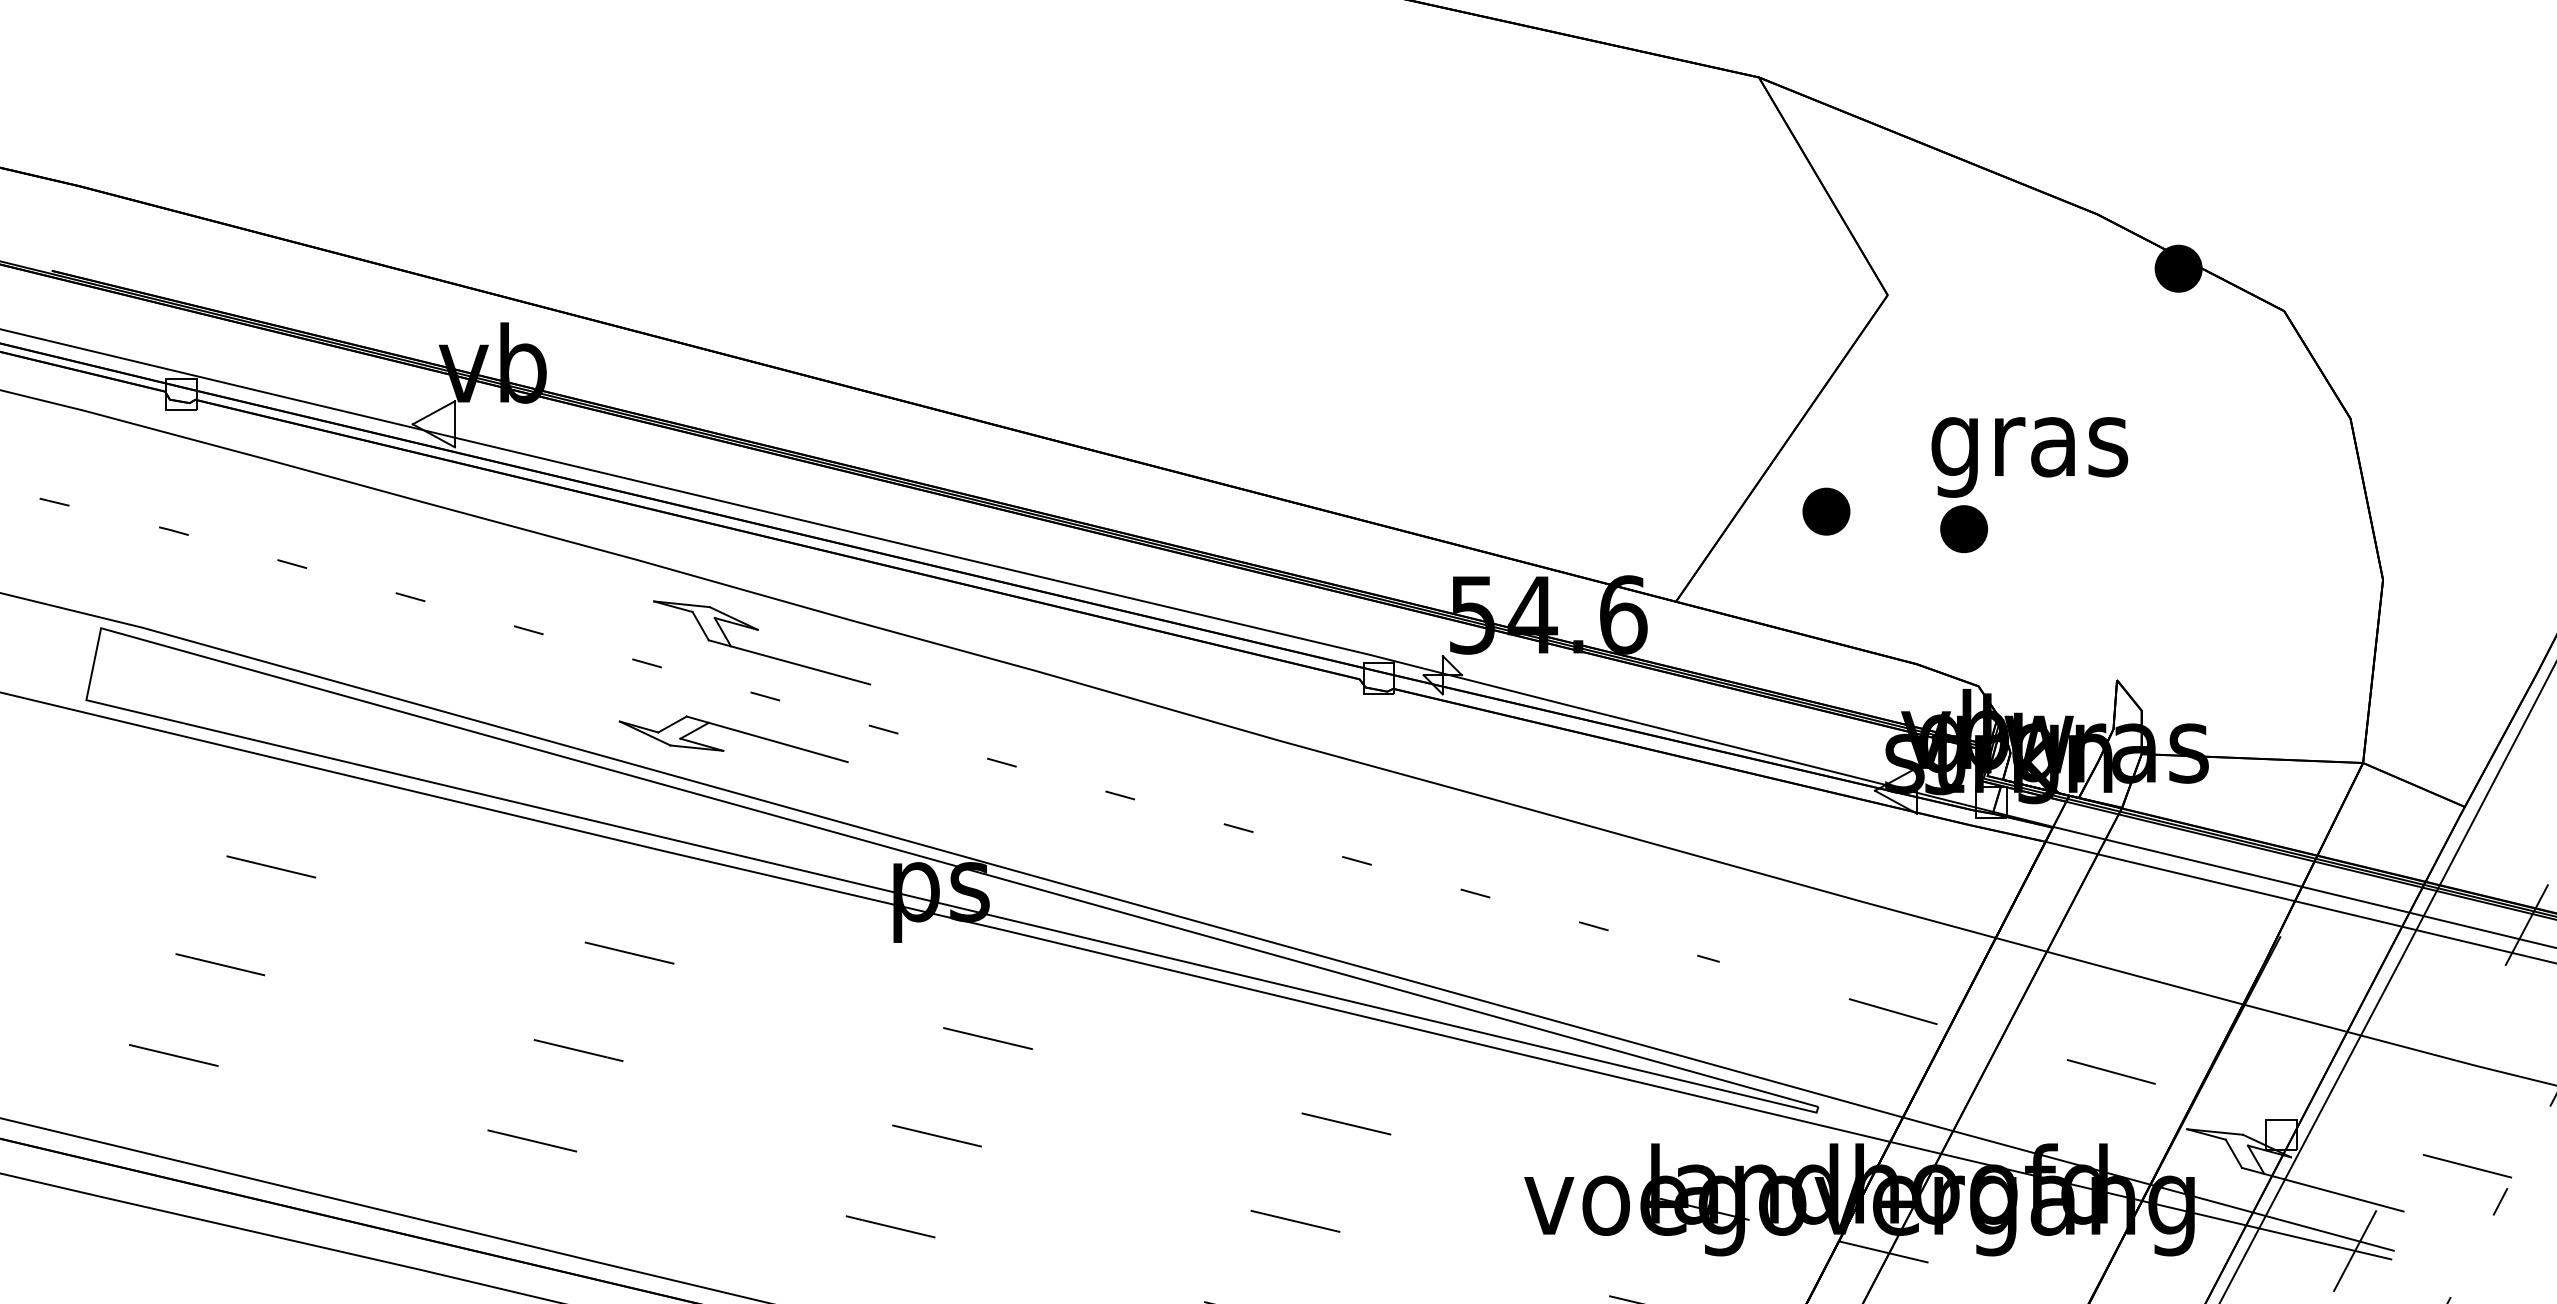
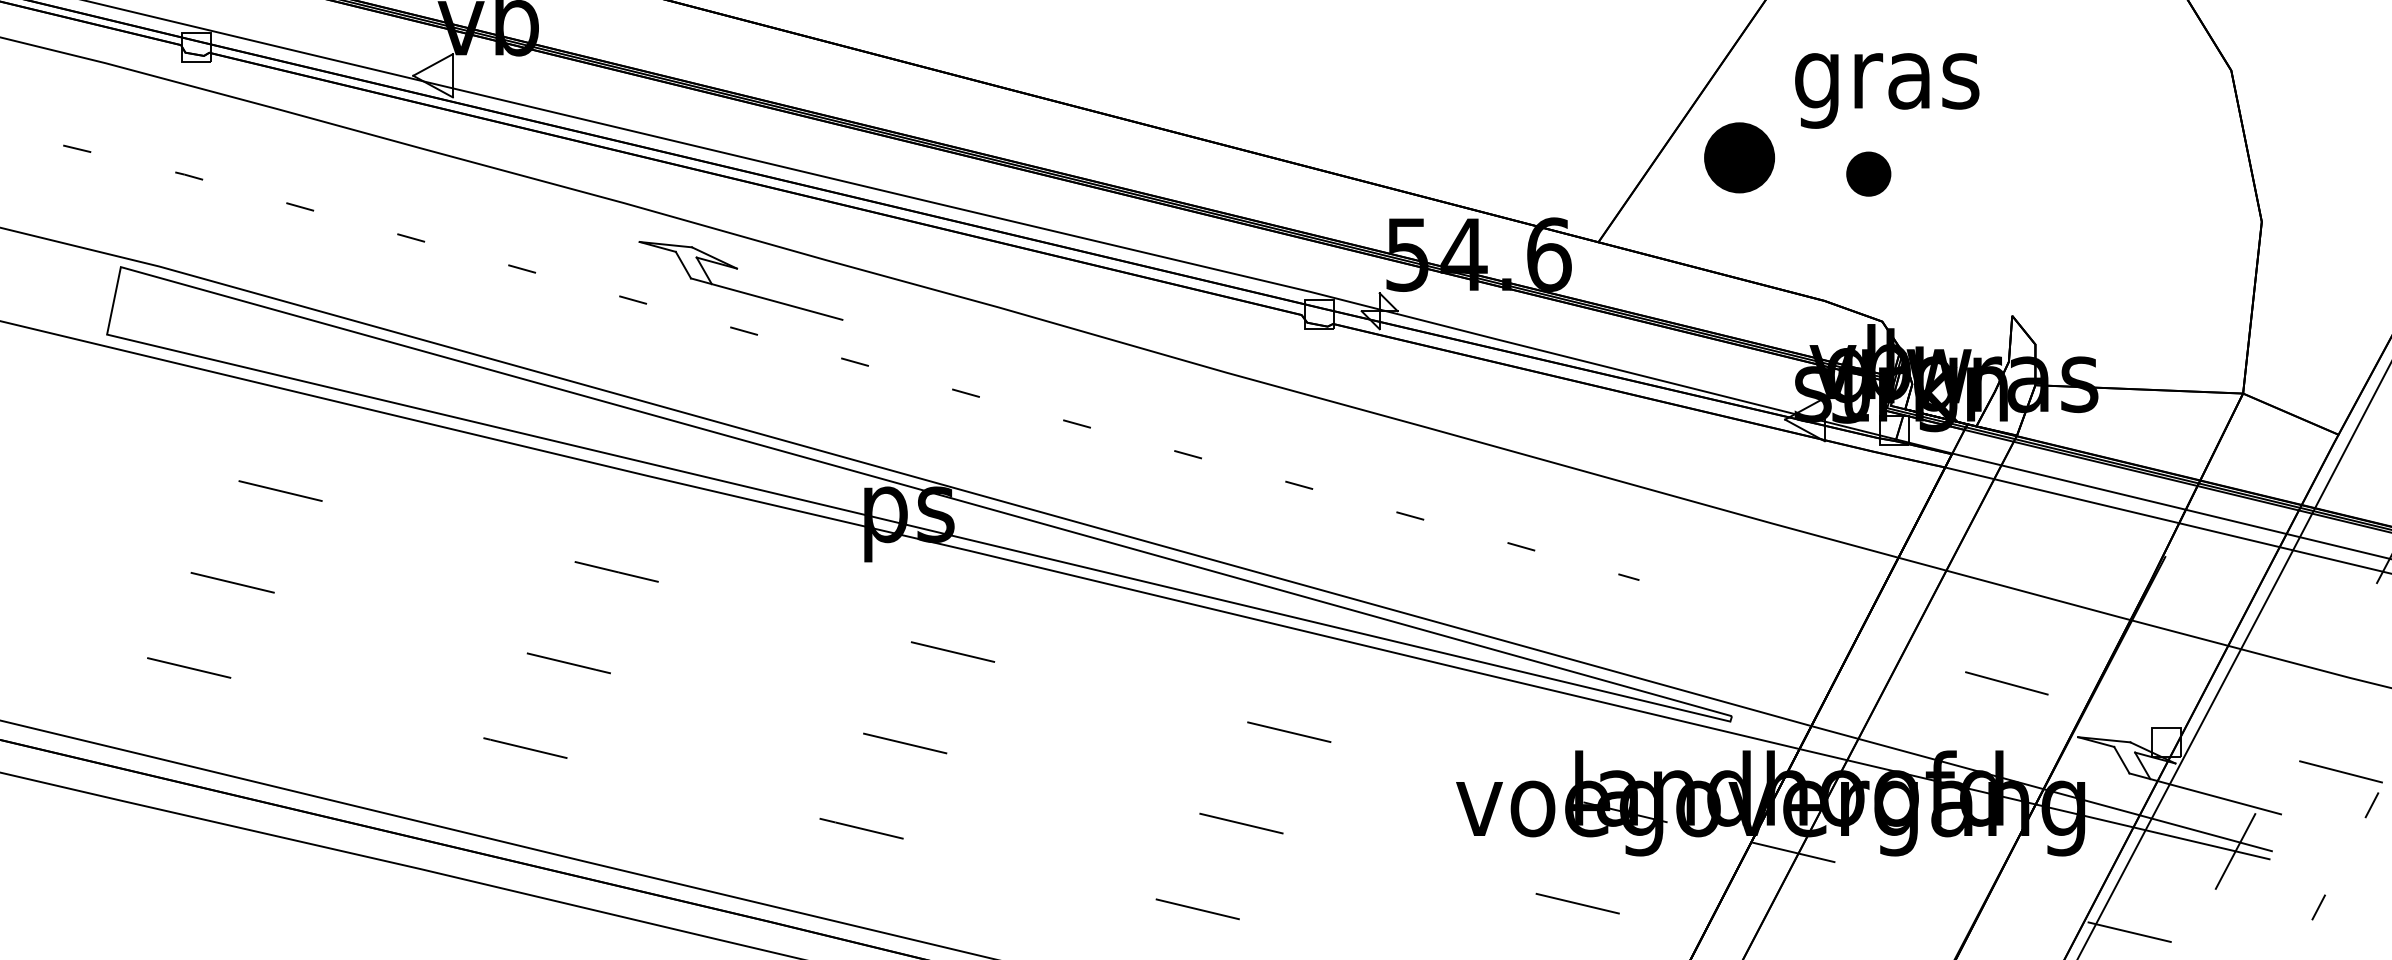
text: (2029, 457) -> (1886, 90), moved
part: (1826, 511) -> (1739, 157), size x1.6
part: (735, 731) -> (716, 364), removed
line: (1899, 1012) -> (1808, 627), removed

